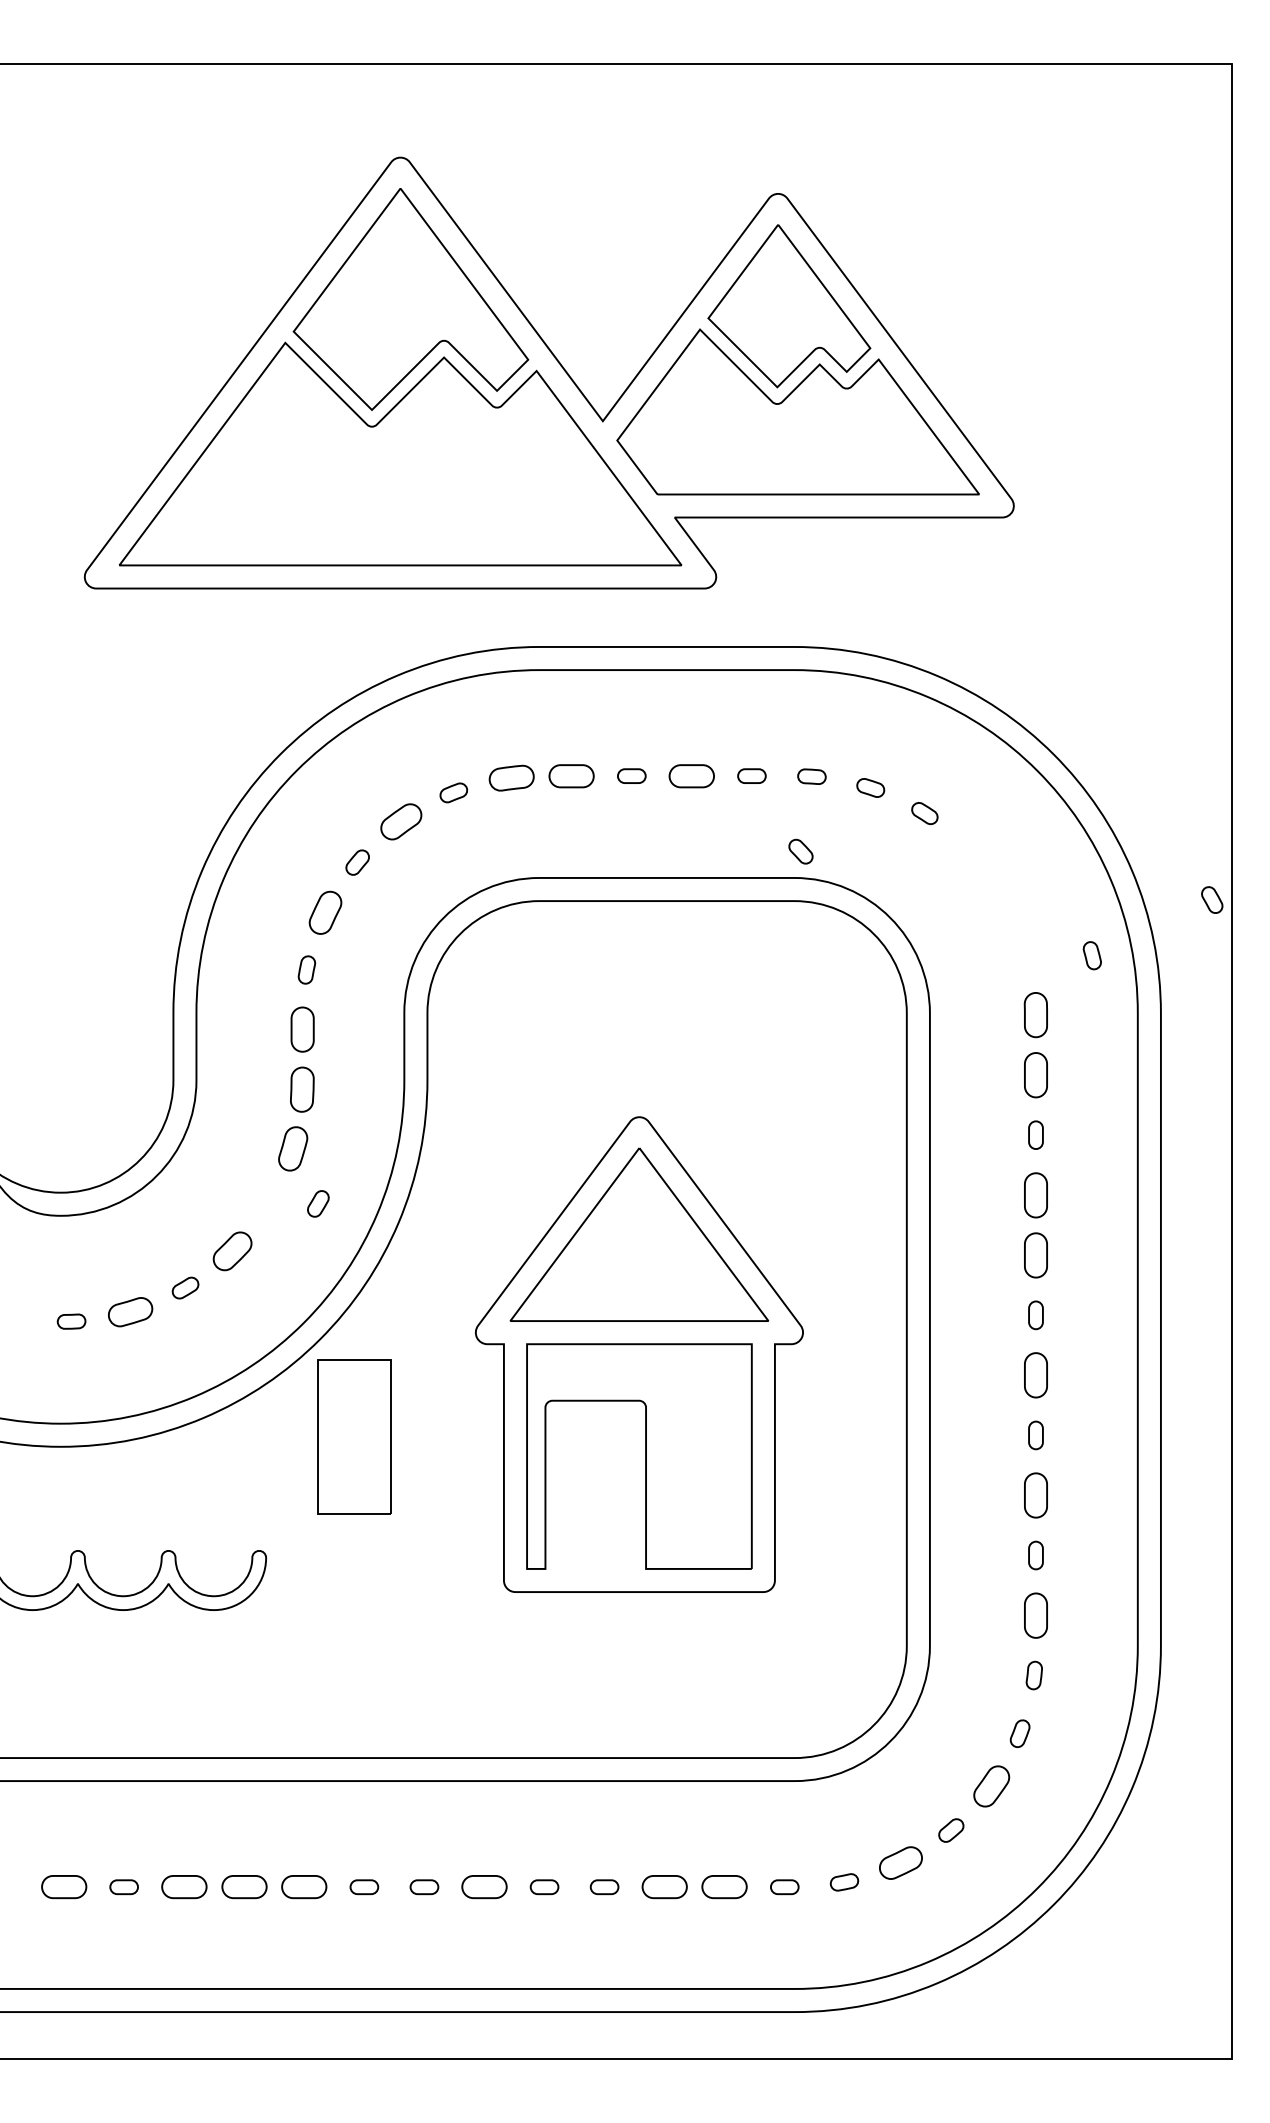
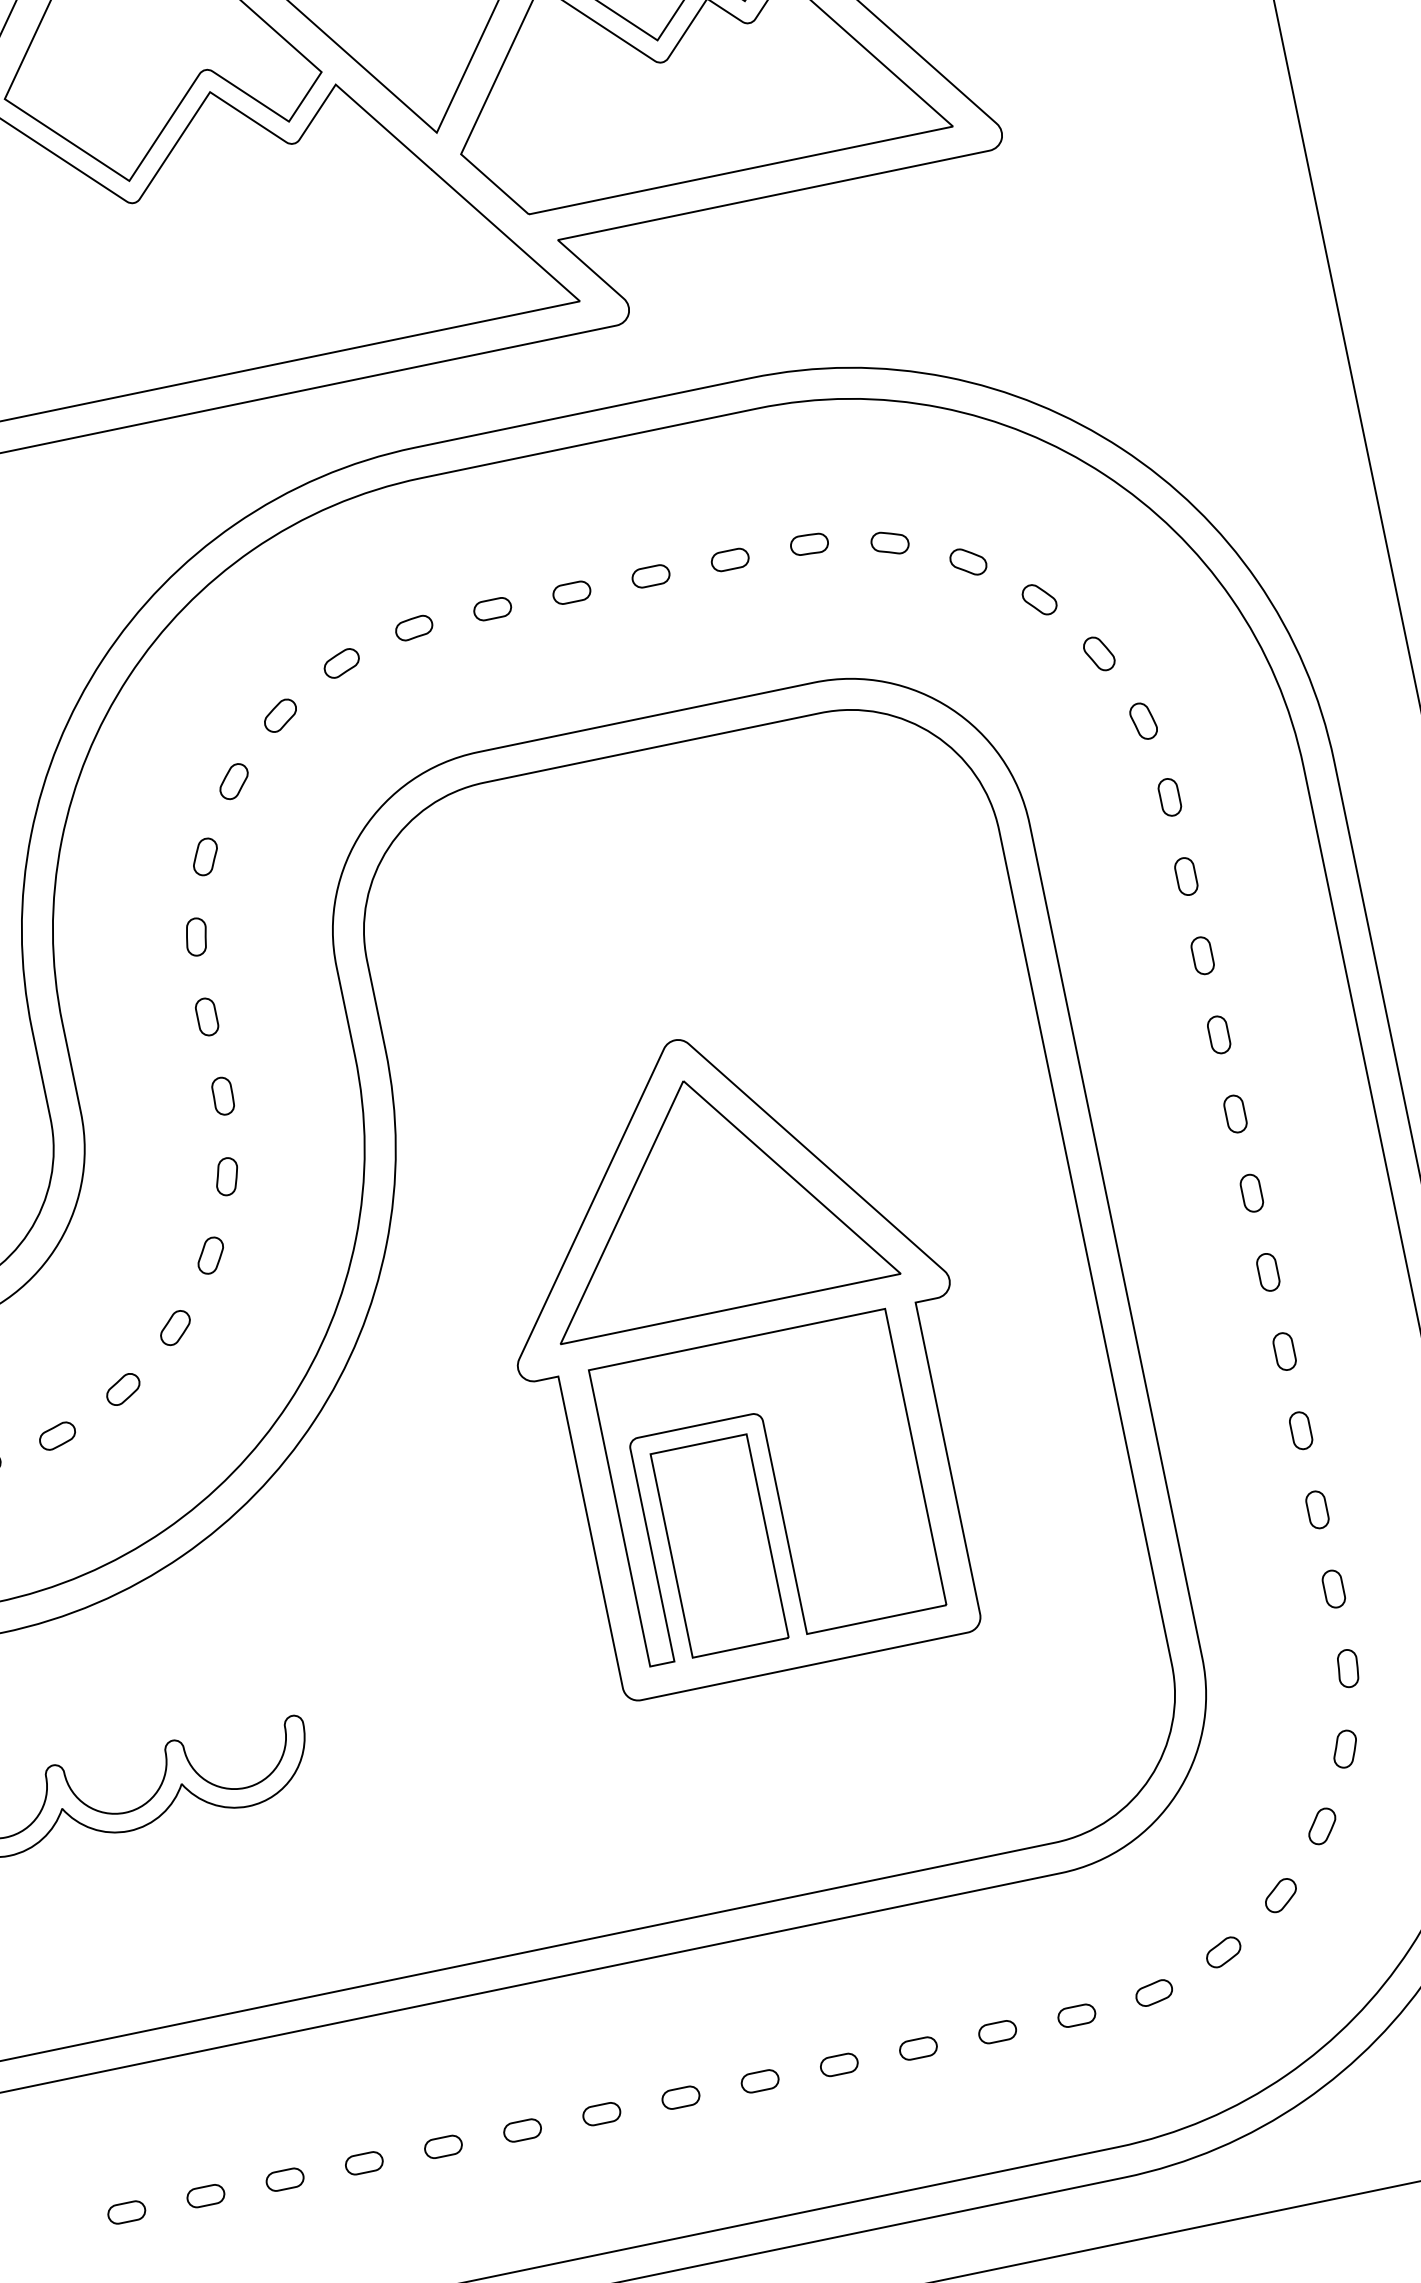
part: (571, 775) -> (492, 608), size x0.62
part: (691, 775) -> (650, 575), size x0.62
part: (511, 777) -> (413, 627), size x0.62
part: (401, 821) -> (280, 715), size x0.62
part: (800, 851) -> (1038, 599), moved
part: (1212, 899) -> (1099, 653), moved
part: (325, 913) -> (205, 857), size x0.62
part: (1091, 955) -> (1142, 721), moved
part: (1035, 1014) -> (1169, 796), size x0.62
part: (302, 1029) -> (206, 1016), size x0.62
part: (1035, 1074) -> (1185, 875), size x0.62
part: (302, 1089) -> (223, 1095), size x0.62
part: (292, 1148) -> (226, 1176), size x0.62
part: (1035, 1194) -> (1218, 1034), size x0.62
part: (318, 1203) -> (210, 1255), moved
part: (232, 1250) -> (174, 1327), size x0.62
part: (1035, 1254) -> (1234, 1113), size x0.62
part: (130, 1311) -> (57, 1435), size x0.62
part: (1035, 1375) -> (1267, 1272), size x0.62
part: (354, 1436) -> (719, 1545), moved
part: (1035, 1495) -> (1300, 1430), size x0.62
part: (1035, 1615) -> (1333, 1589), size x0.62
part: (991, 1786) -> (1321, 1826), size x0.62
part: (901, 1863) -> (1224, 1952), size x0.62
part: (63, 1887) -> (126, 2213), size x0.62
part: (183, 1887) -> (284, 2180), size x0.62
part: (243, 1887) -> (363, 2163), size x0.62
part: (304, 1887) -> (443, 2147), size x0.62
part: (484, 1887) -> (681, 2098), size x0.62
part: (664, 1887) -> (918, 2048), size x0.62
part: (724, 1887) -> (997, 2032), size x0.62

